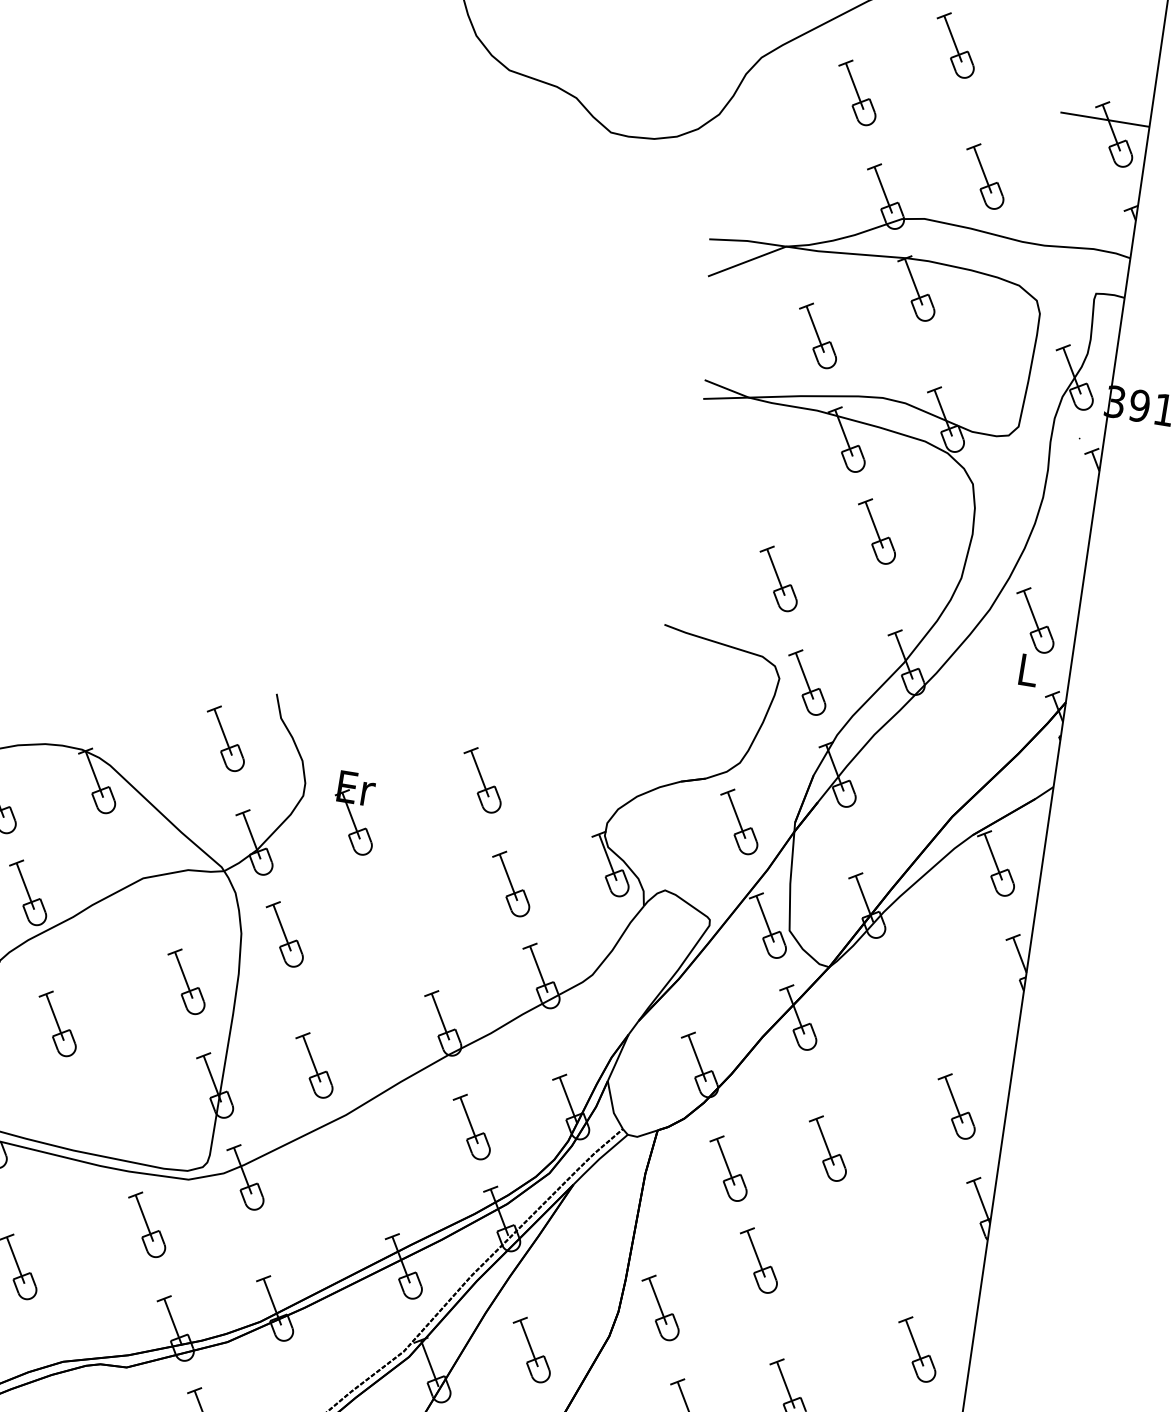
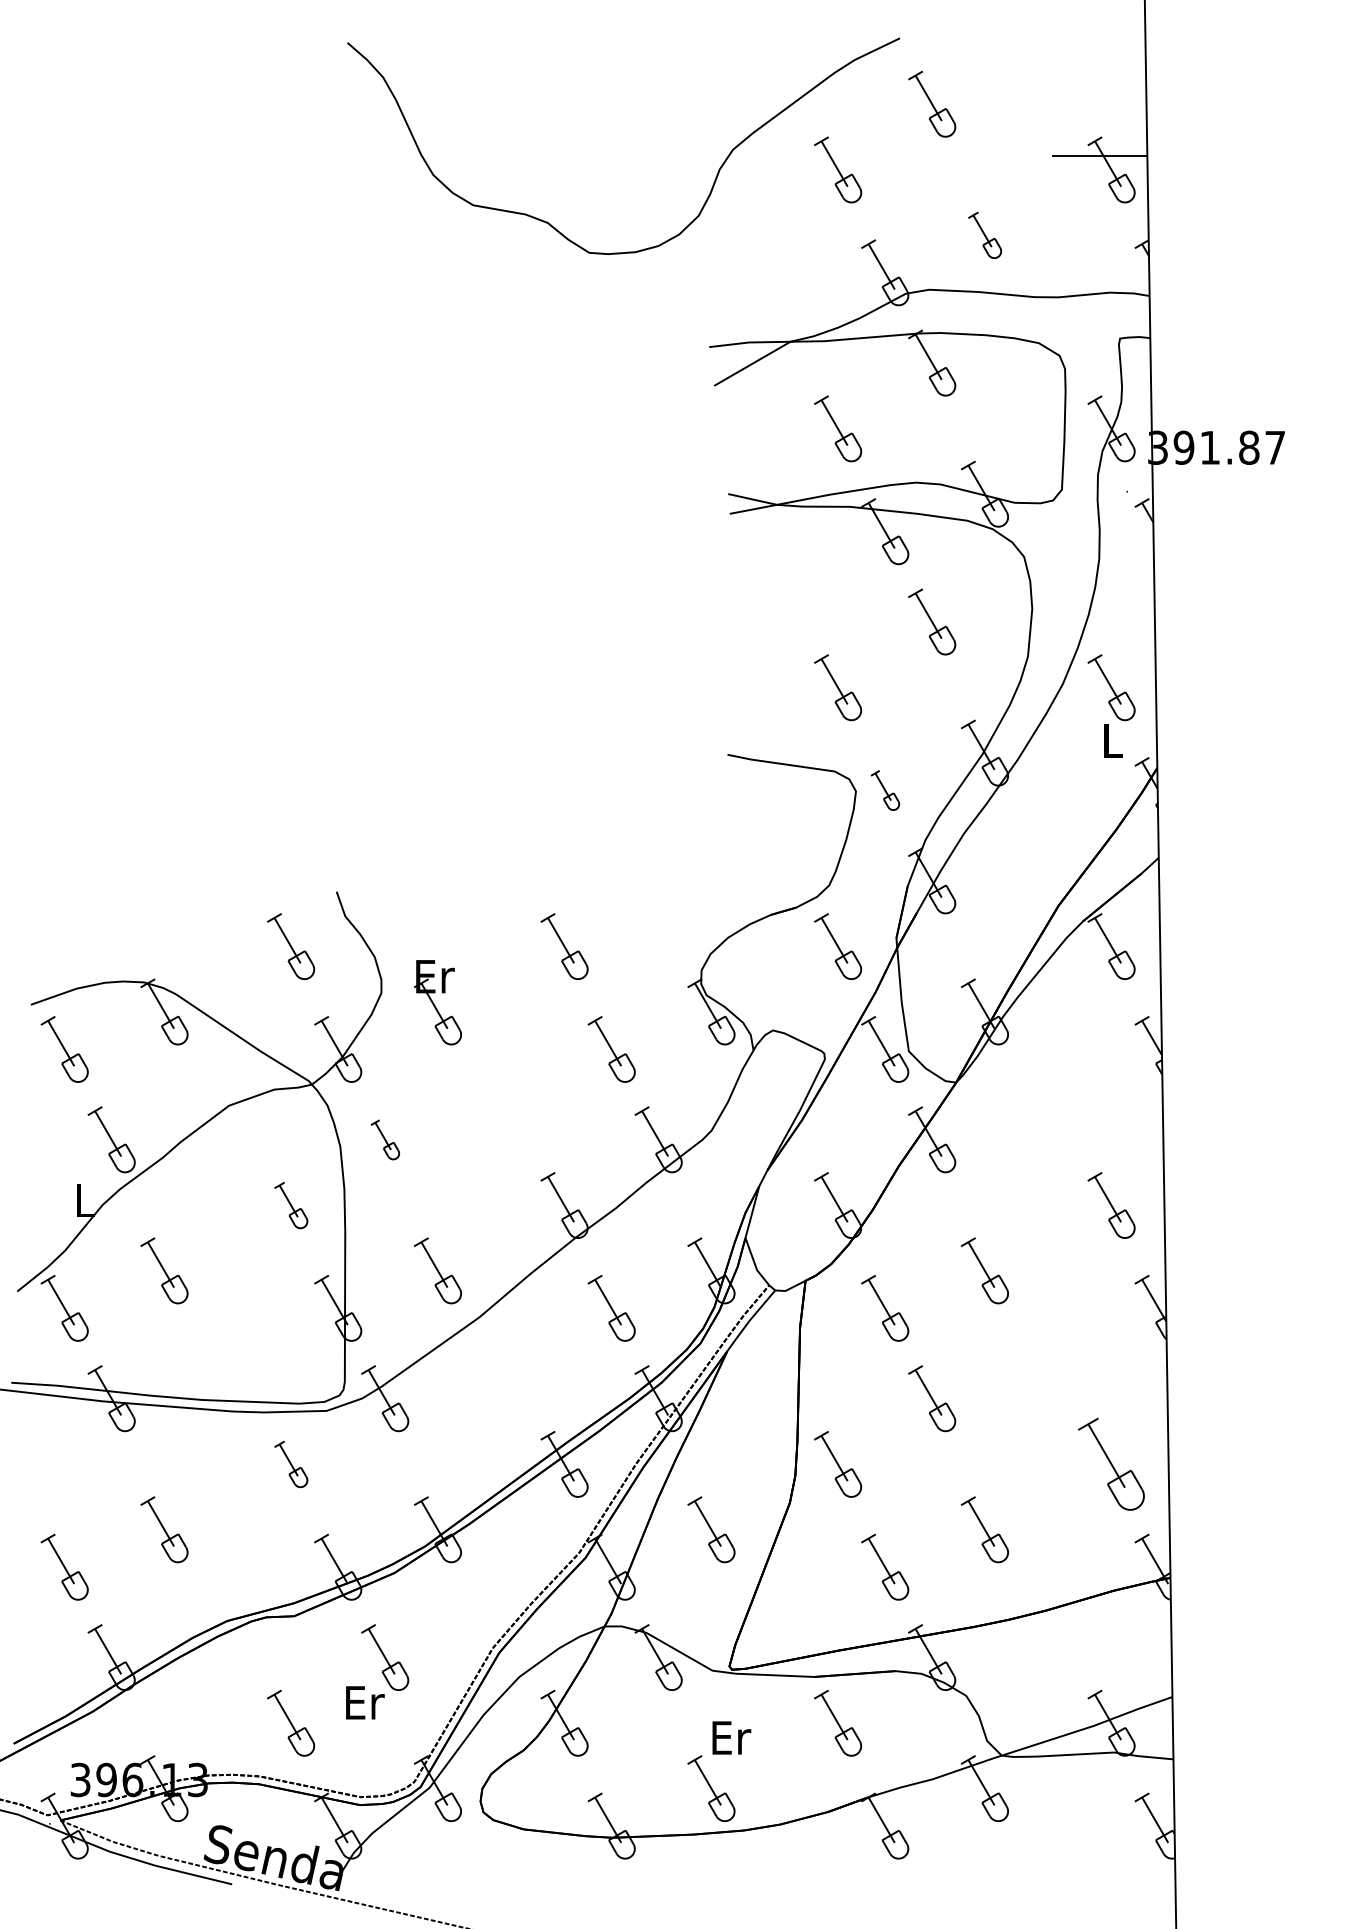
part: (984, 176) -> (984, 235), size x0.7
part: (807, 682) -> (885, 790), size x0.6
part: (284, 933) -> (385, 1139), size x0.6
part: (186, 981) -> (291, 1205), size x0.7
part: (147, 1224) -> (291, 1464), size x0.7
part: (916, 1349) -> (1111, 1464), size x1.4

